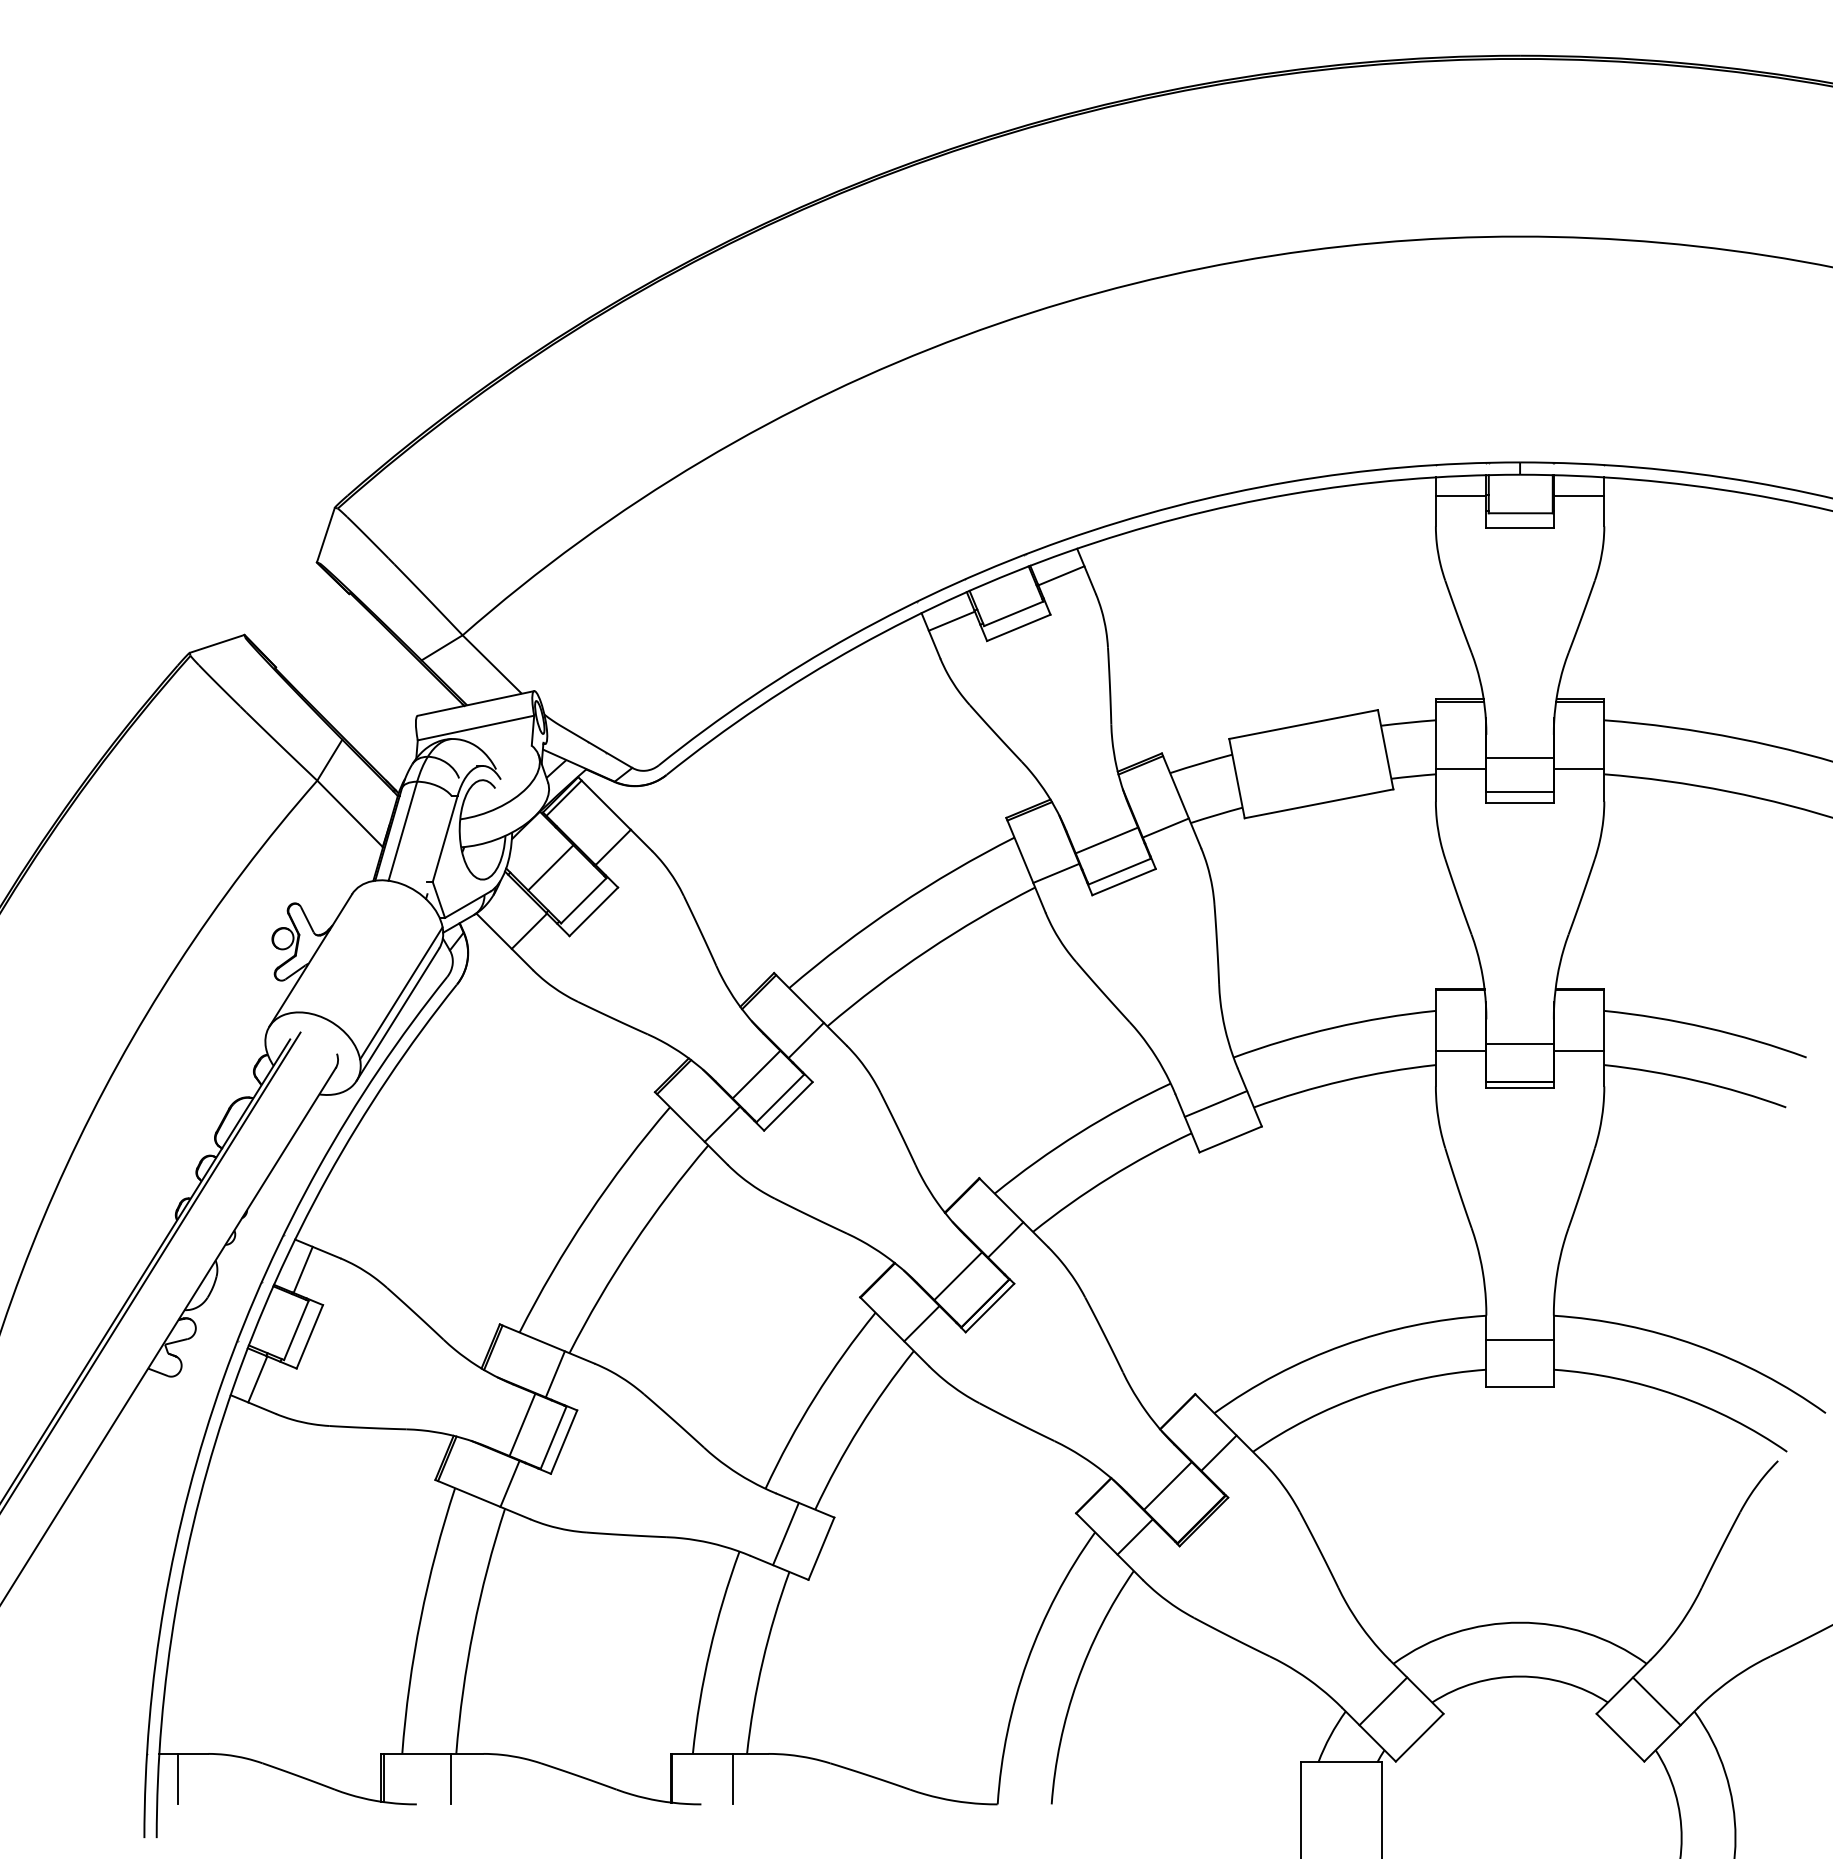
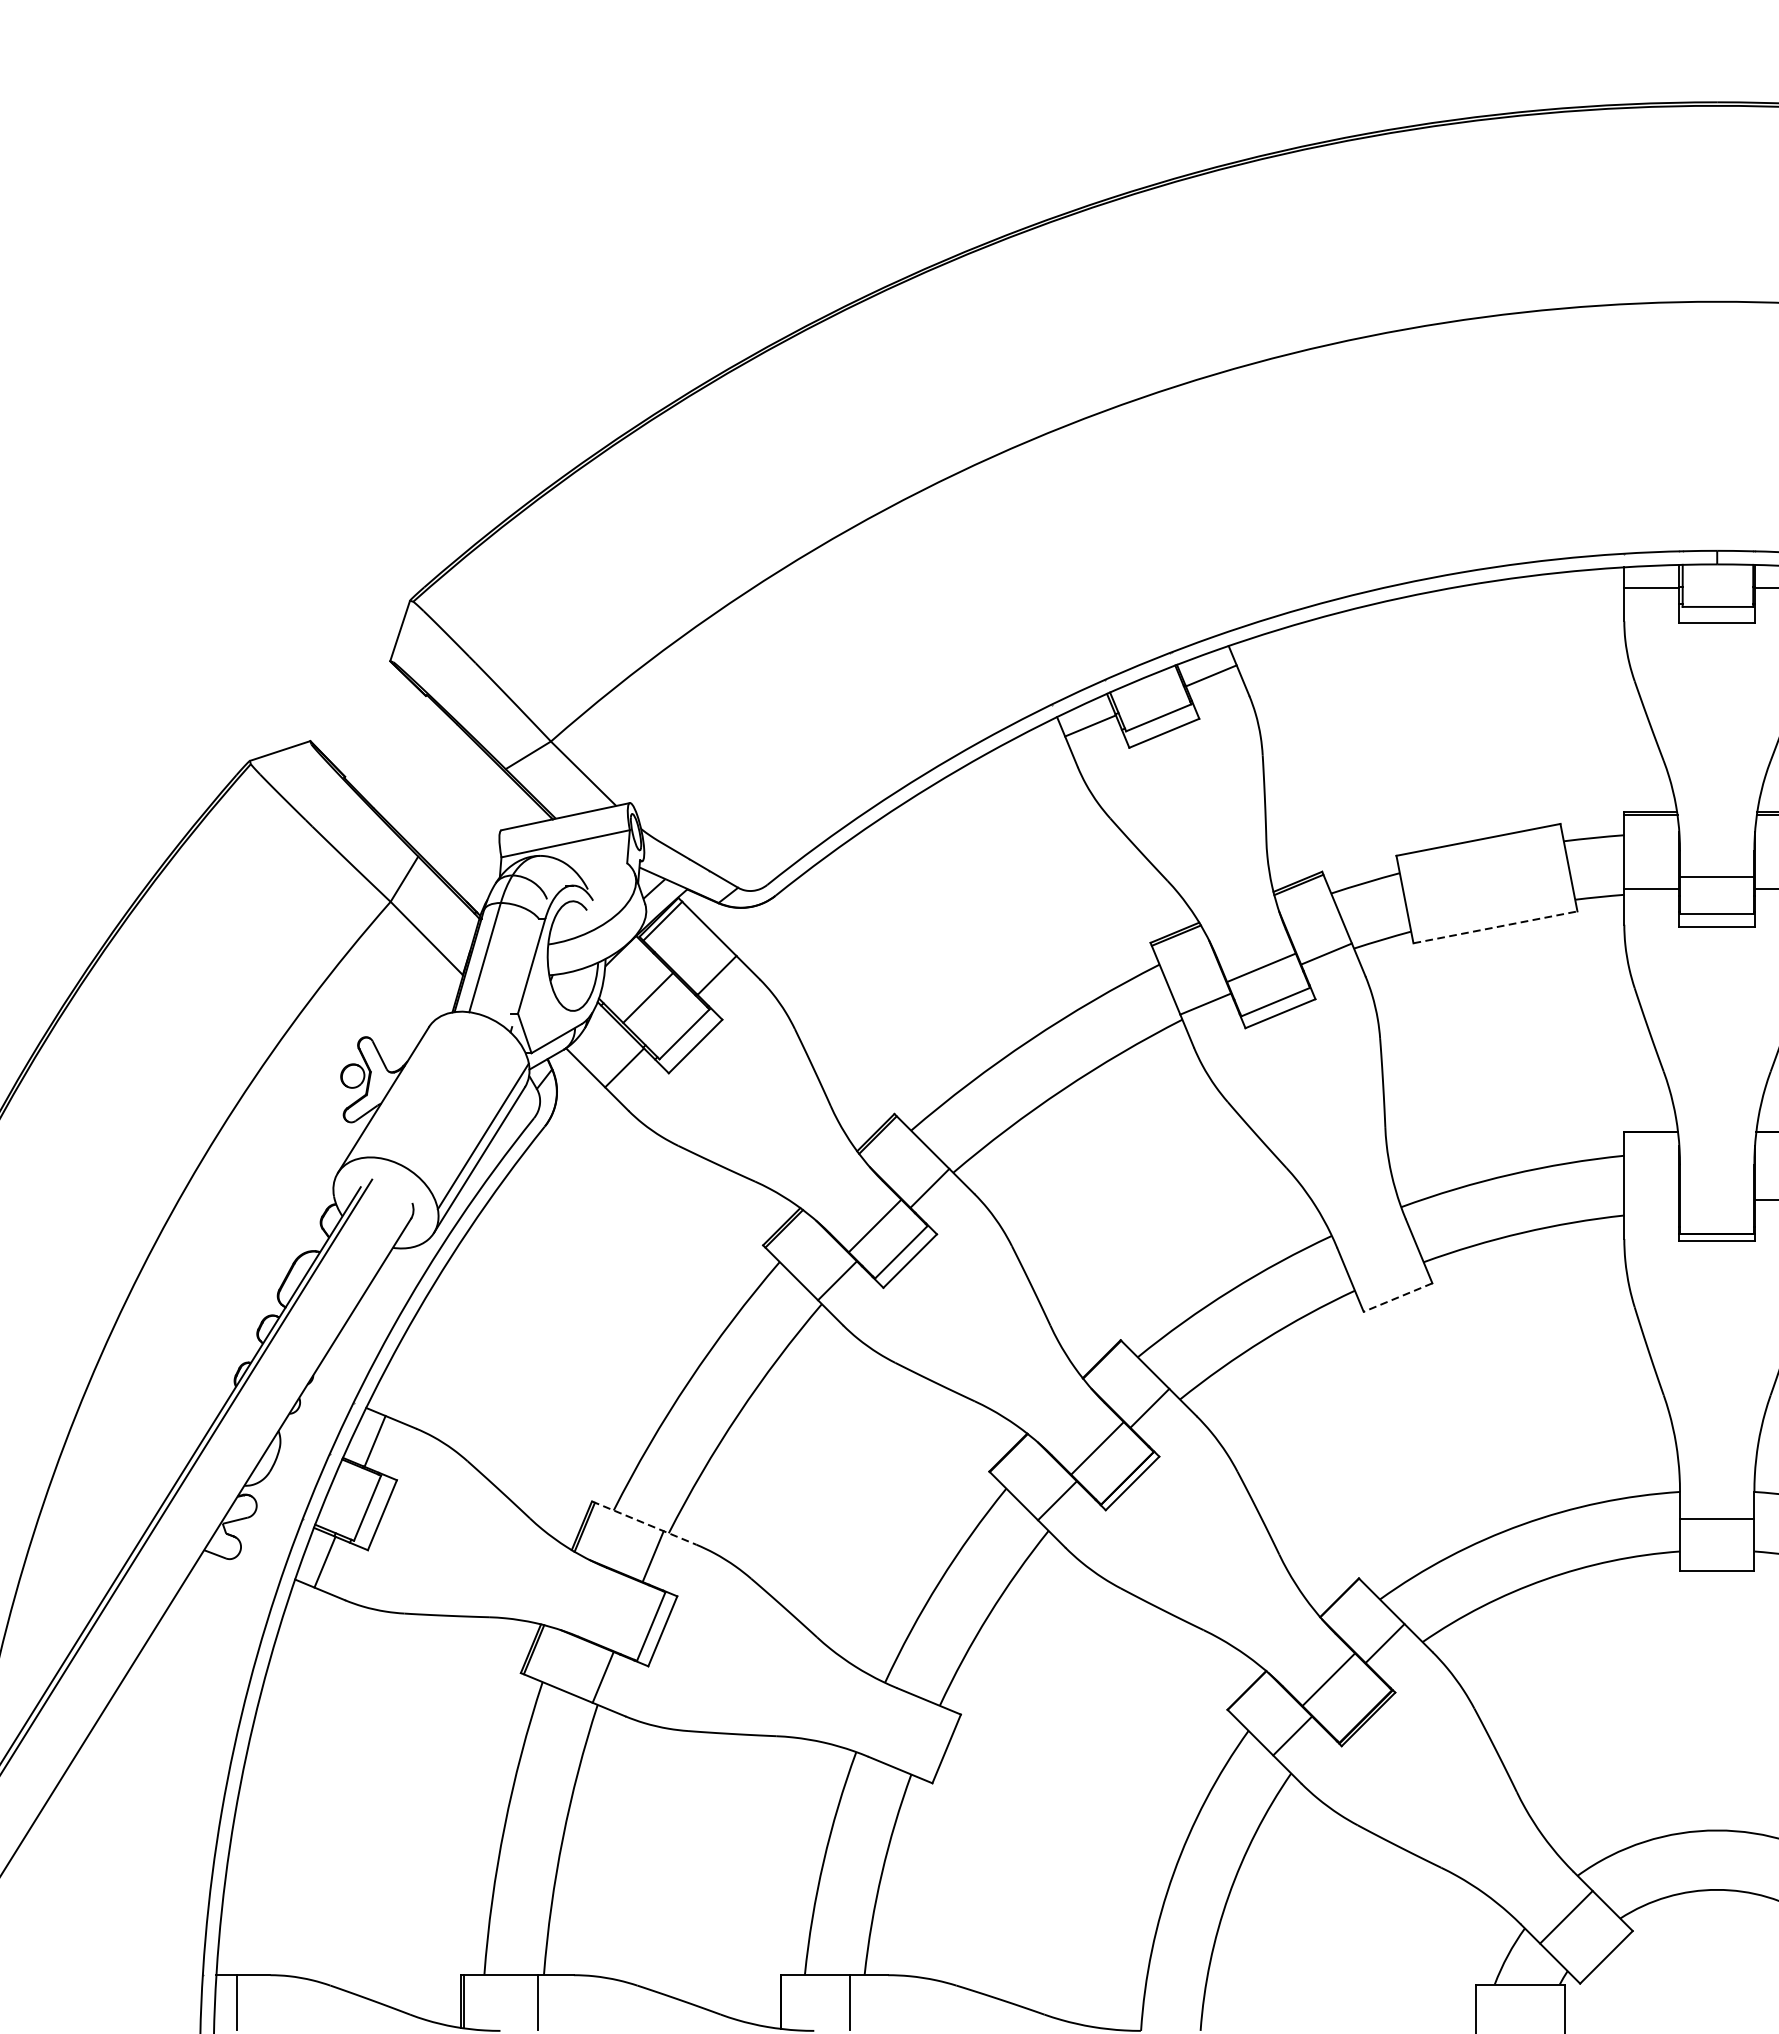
line: (1319, 803) -> (1495, 927), solid -> dashed
line: (1519, 1043) -> (1716, 1191), removed
line: (1460, 1051) -> (1651, 1200), removed
line: (1215, 1103) -> (1381, 1257), removed
line: (1230, 1139) -> (1397, 1297), solid -> dashed
line: (547, 1344) -> (644, 1523), solid -> dashed
line: (522, 1424) -> (616, 1611), removed
line: (785, 1533) -> (907, 1732), removed

